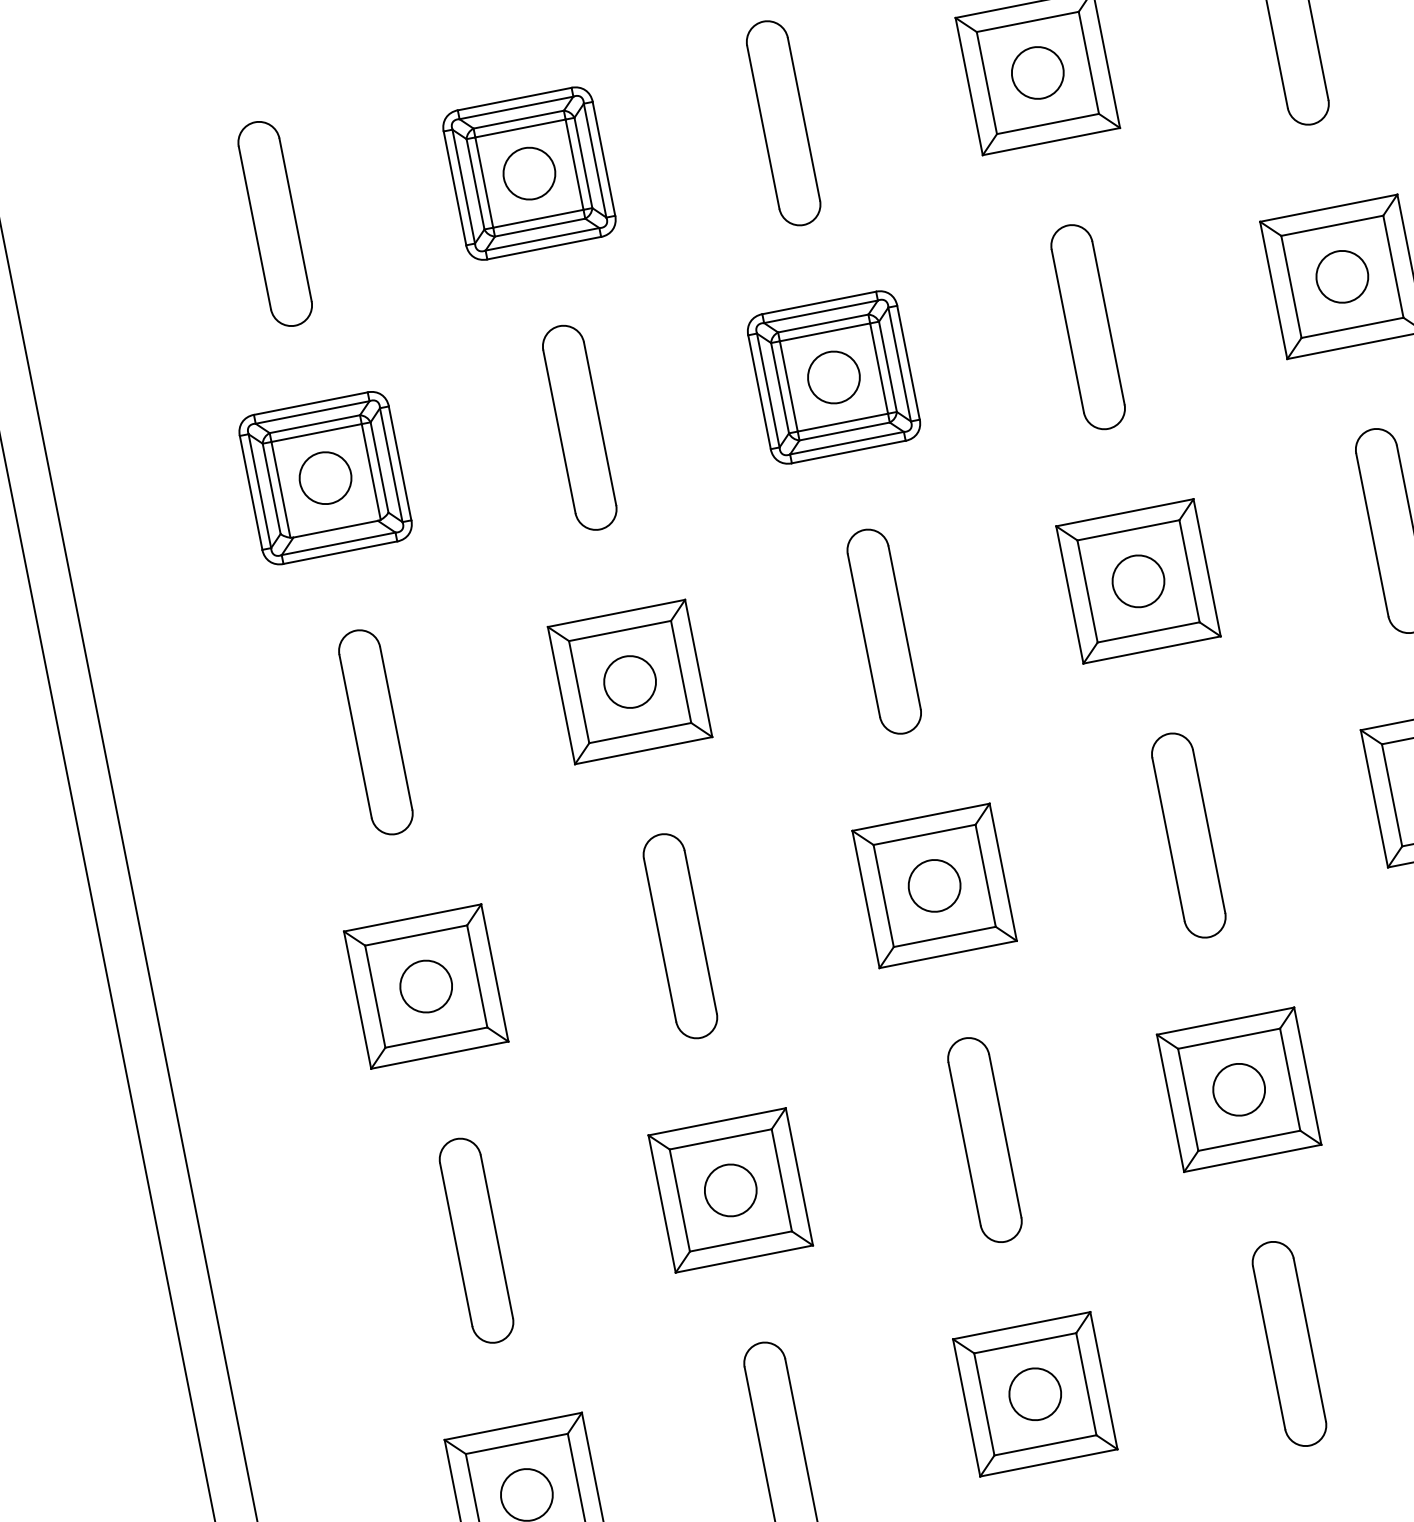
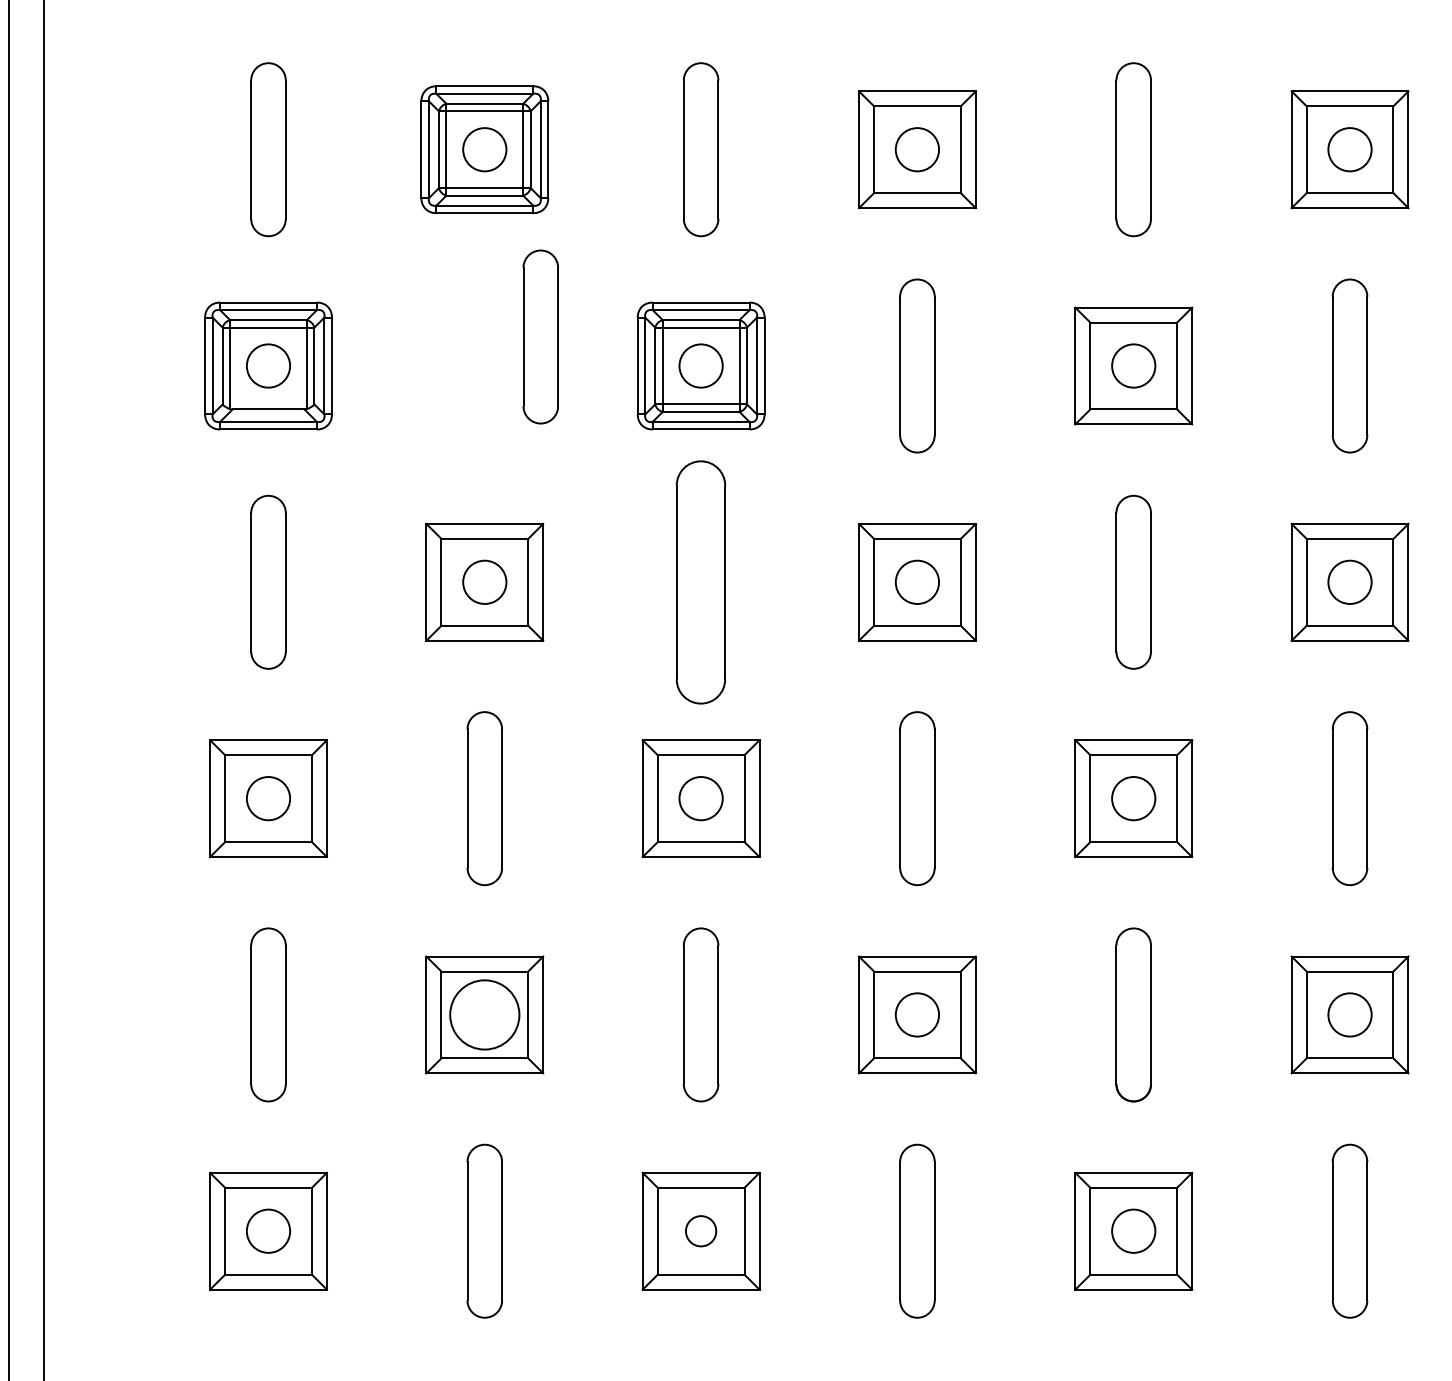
part: (579, 427) -> (540, 336), moved
part: (884, 630) -> (701, 581), size x1.4
circle: (730, 1189) -> (484, 1014), size x1.6
circle: (1034, 1393) -> (700, 1230), size x0.7

